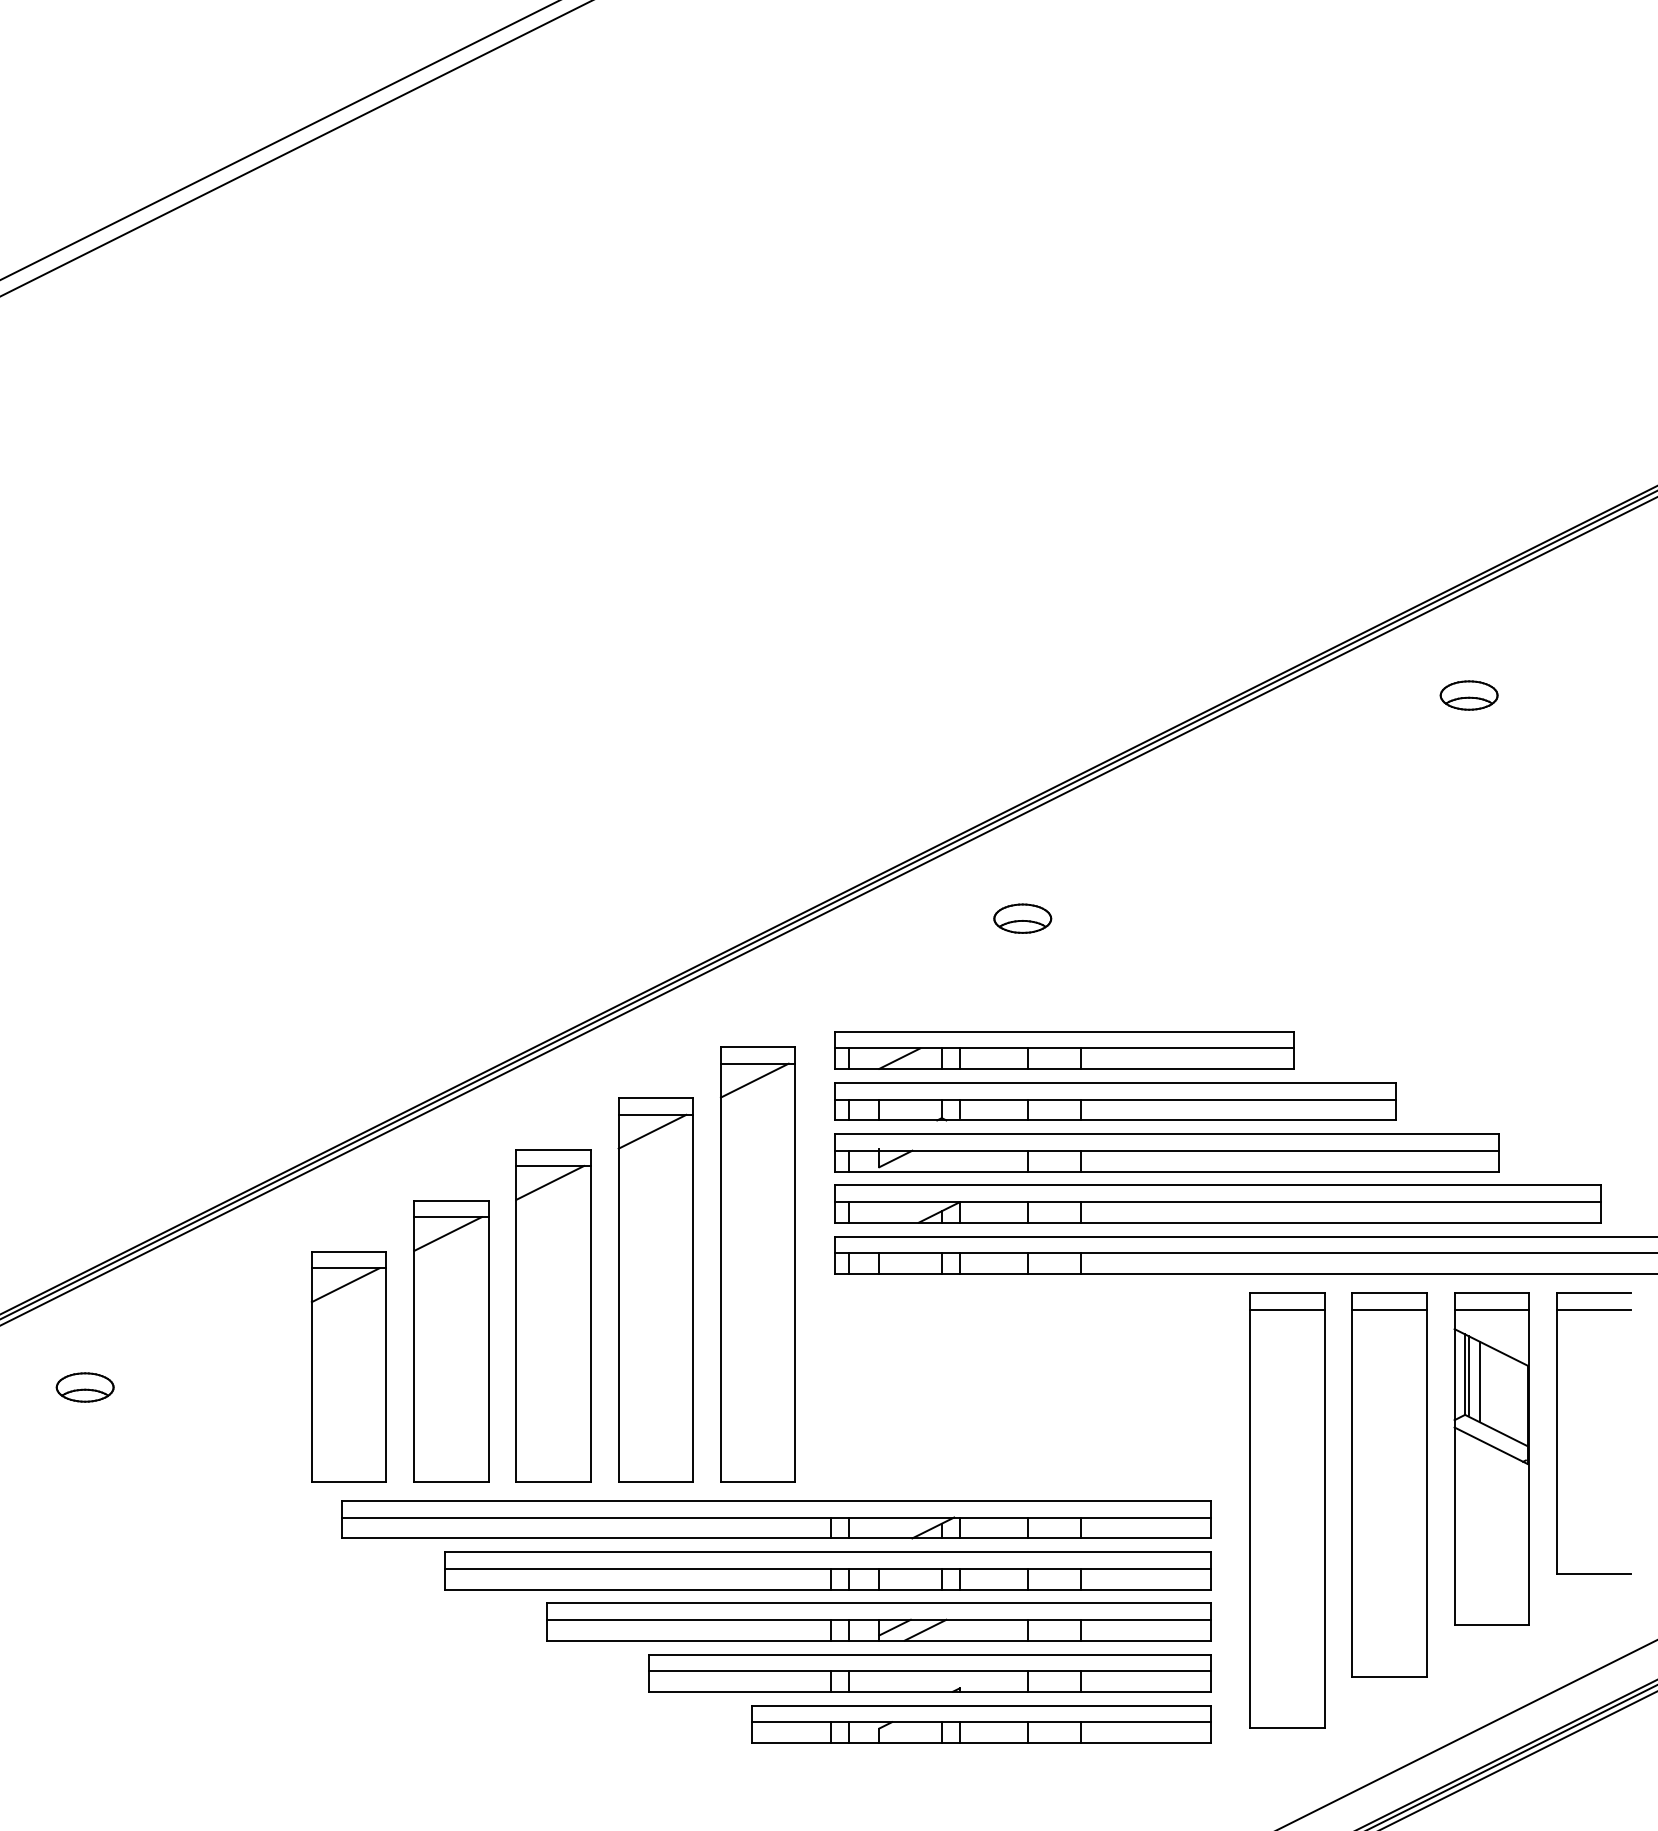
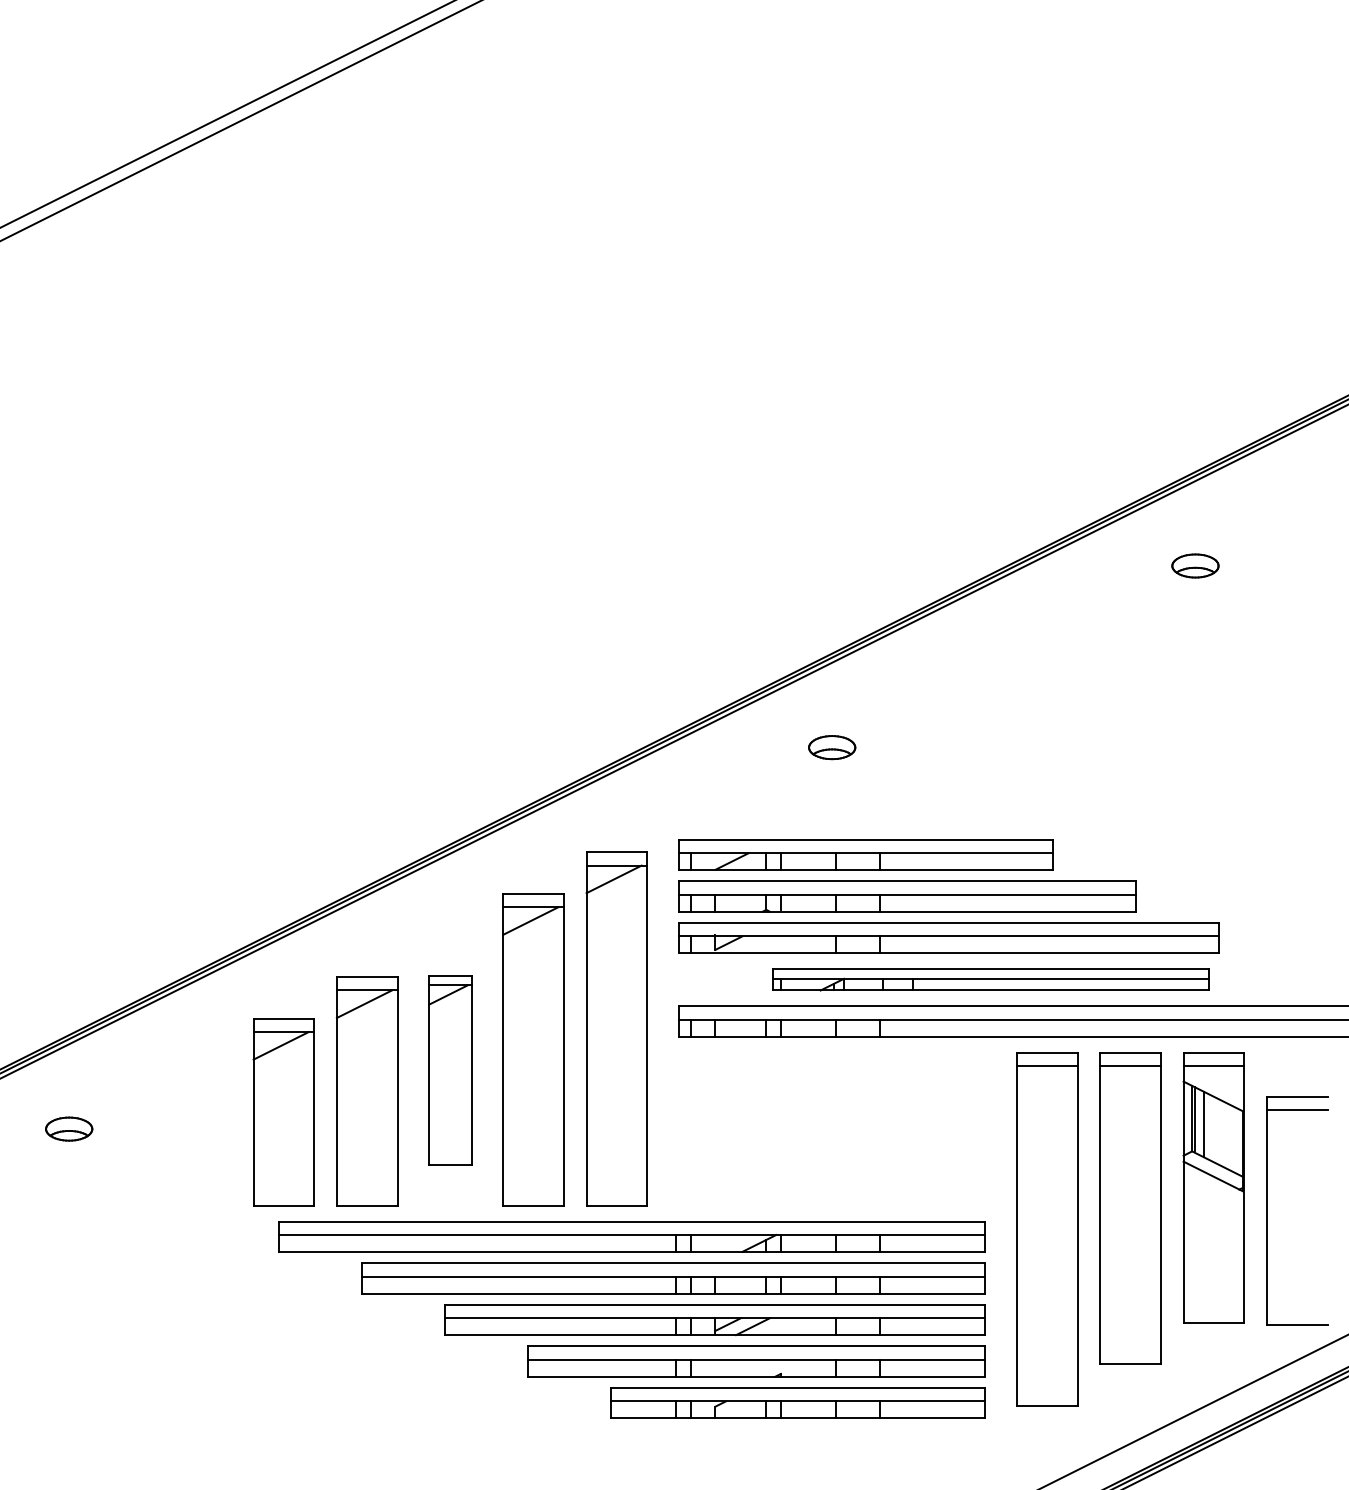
part: (1217, 1203) -> (990, 979), size x0.7
part: (553, 1315) -> (450, 1070), size x0.7
part: (1557, 1433) -> (1267, 1210), moved

